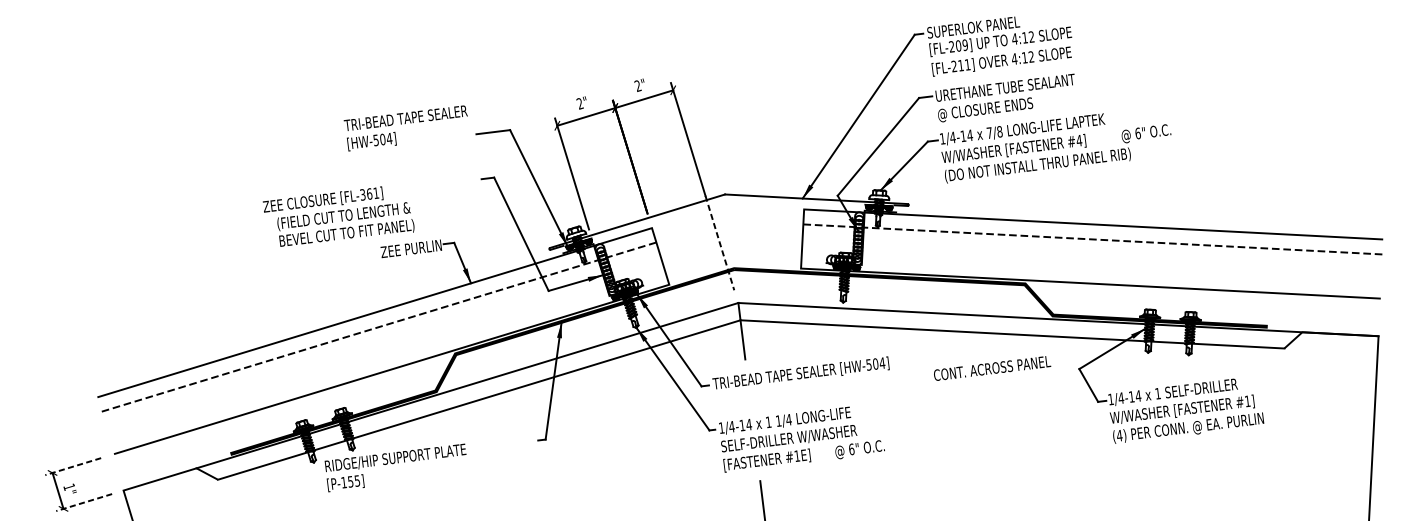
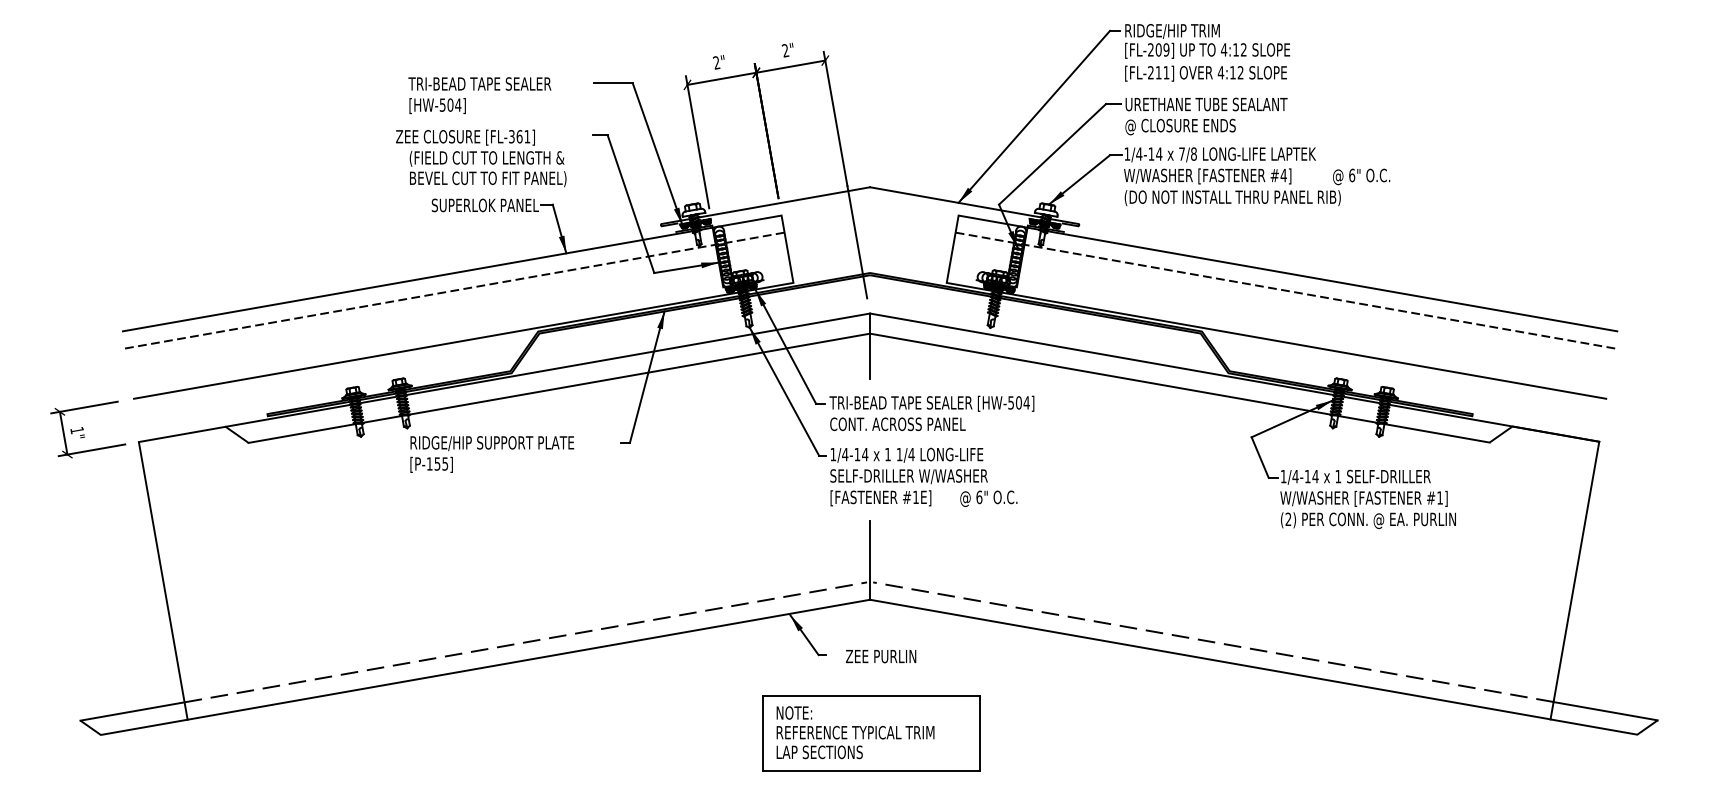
text: (972, 28) -> (1177, 31), SUPERLOK PANEL -> RIDGE/HIP TRIM
text: (406, 128) -> (479, 95), moved
text: (339, 216) -> (481, 158), moved
line: (720, 243) -> (857, 242), dashed -> solid
text: (395, 250) -> (484, 205), ZEE PURLIN -> SUPERLOK PANEL
text: (991, 368) -> (897, 424), moved
text: (1119, 434) -> (1288, 518), (4) -> (2)
line: (73, 466) -> (84, 407), dashed -> solid
text: (396, 467) -> (492, 454), moved
line: (84, 502) -> (92, 450), dashed -> solid

